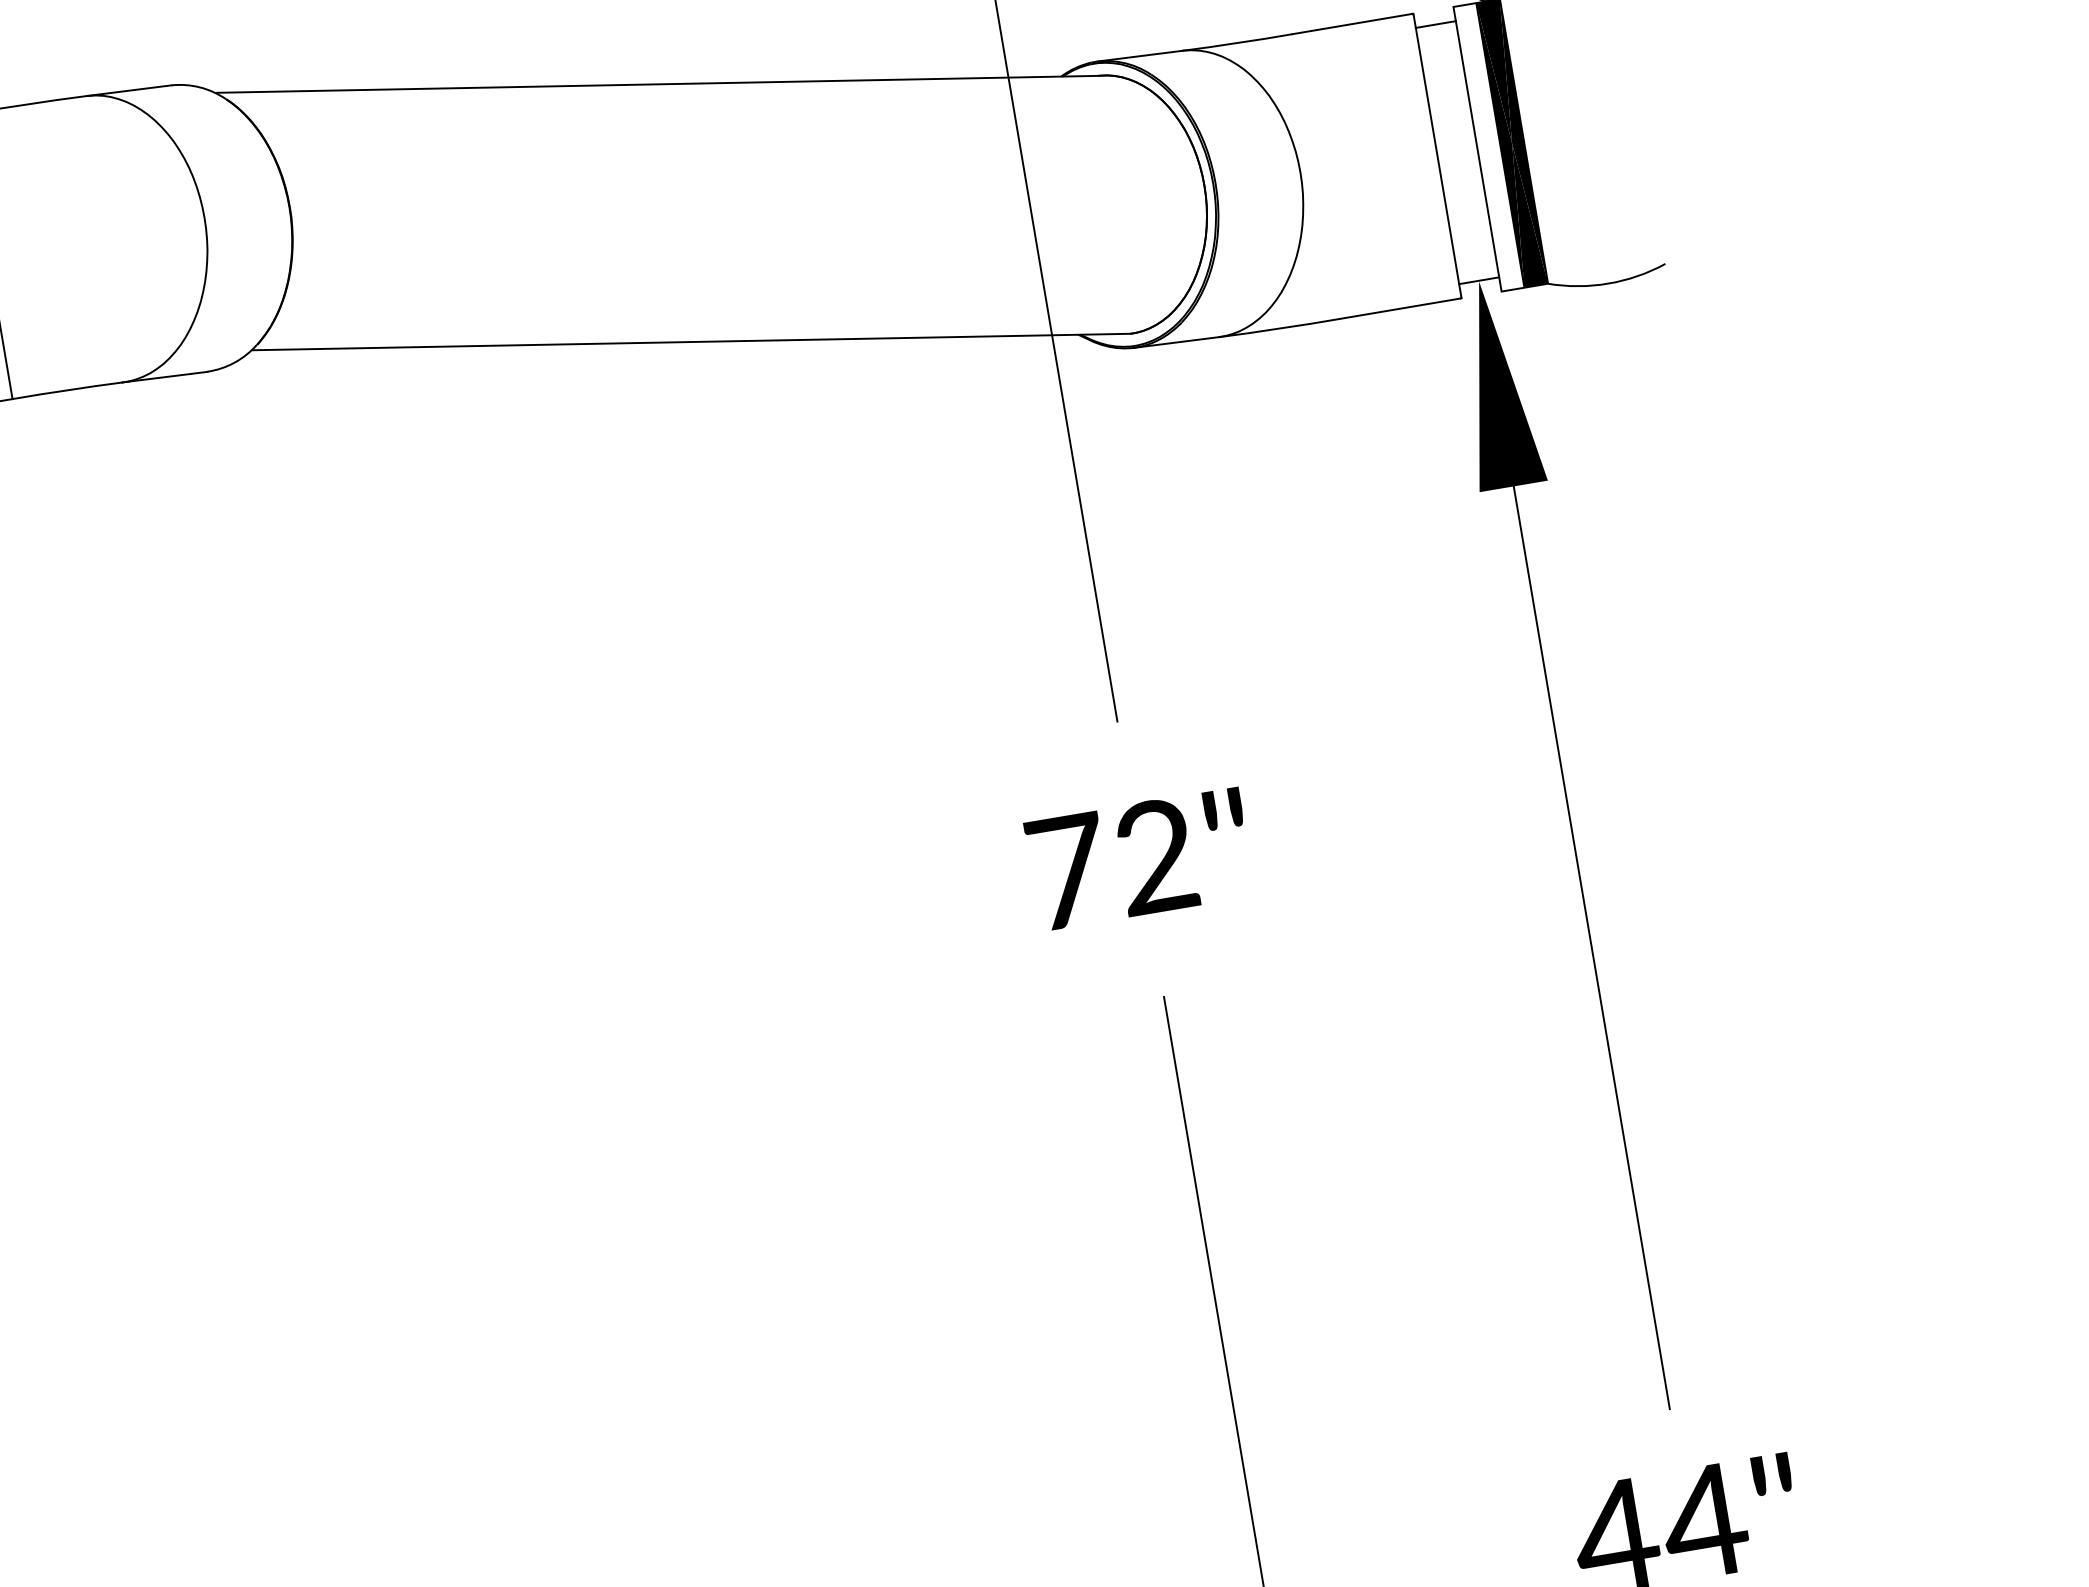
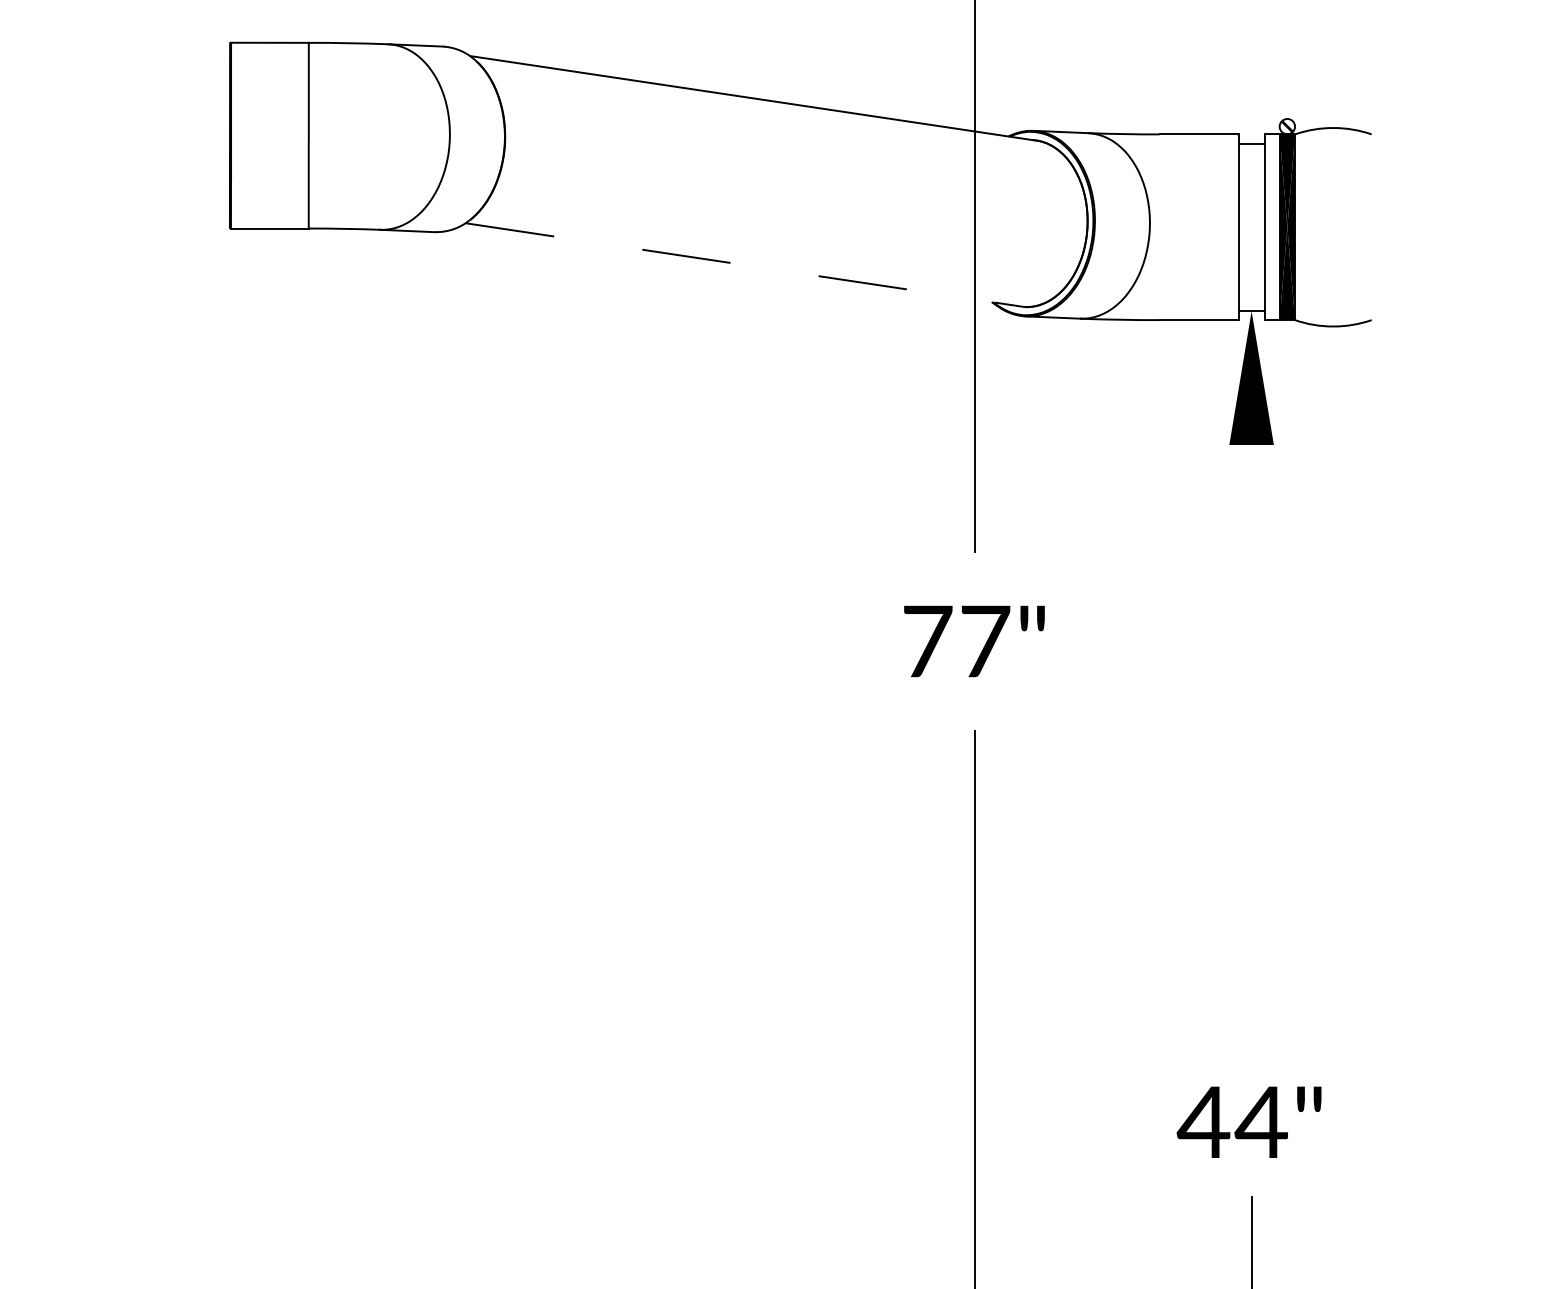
line: (691, 342) -> (745, 265), solid -> dashed
text: (1156, 856) -> (985, 641), 72" -> 77"
line: (1591, 948) -> (1251, 746), removed

